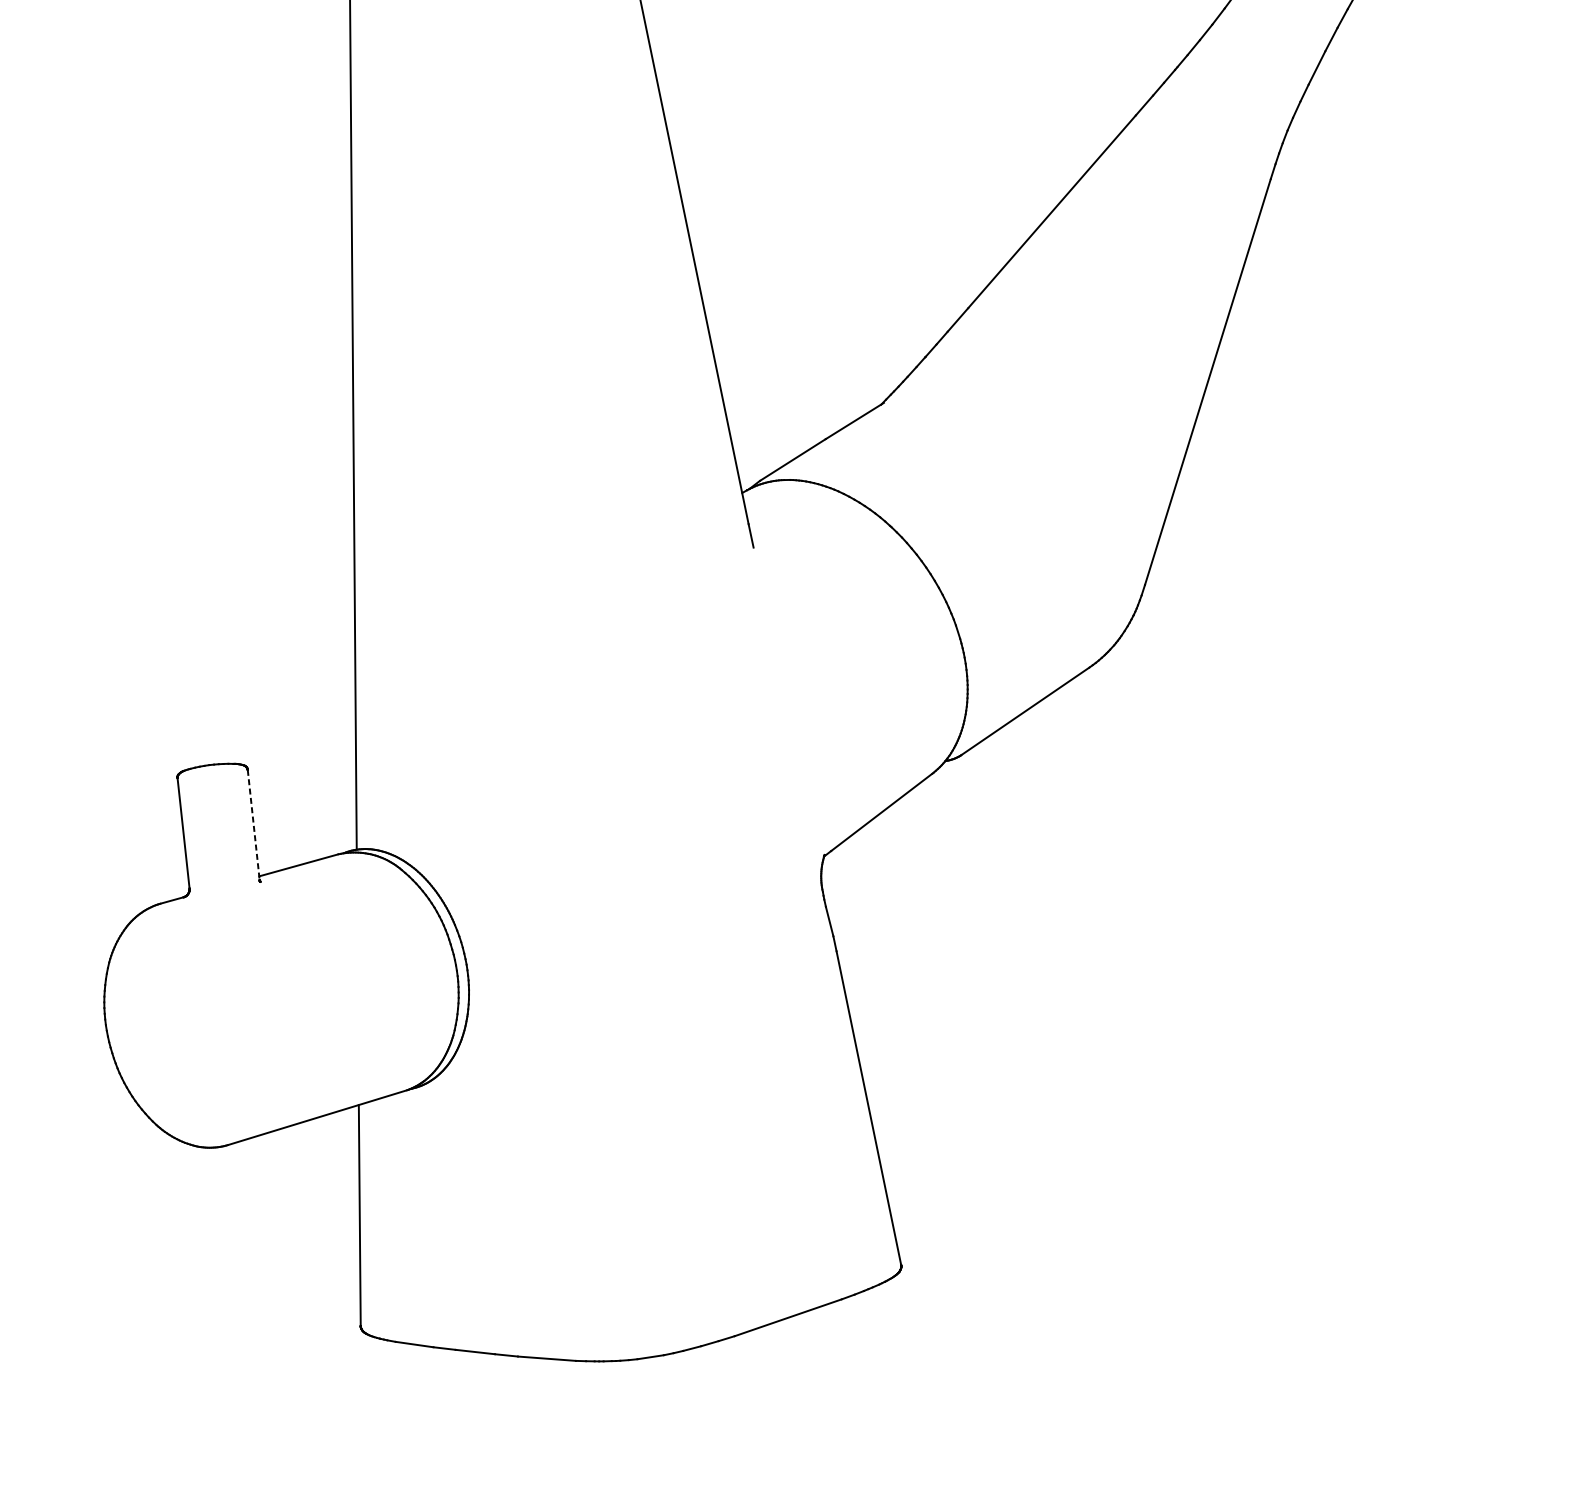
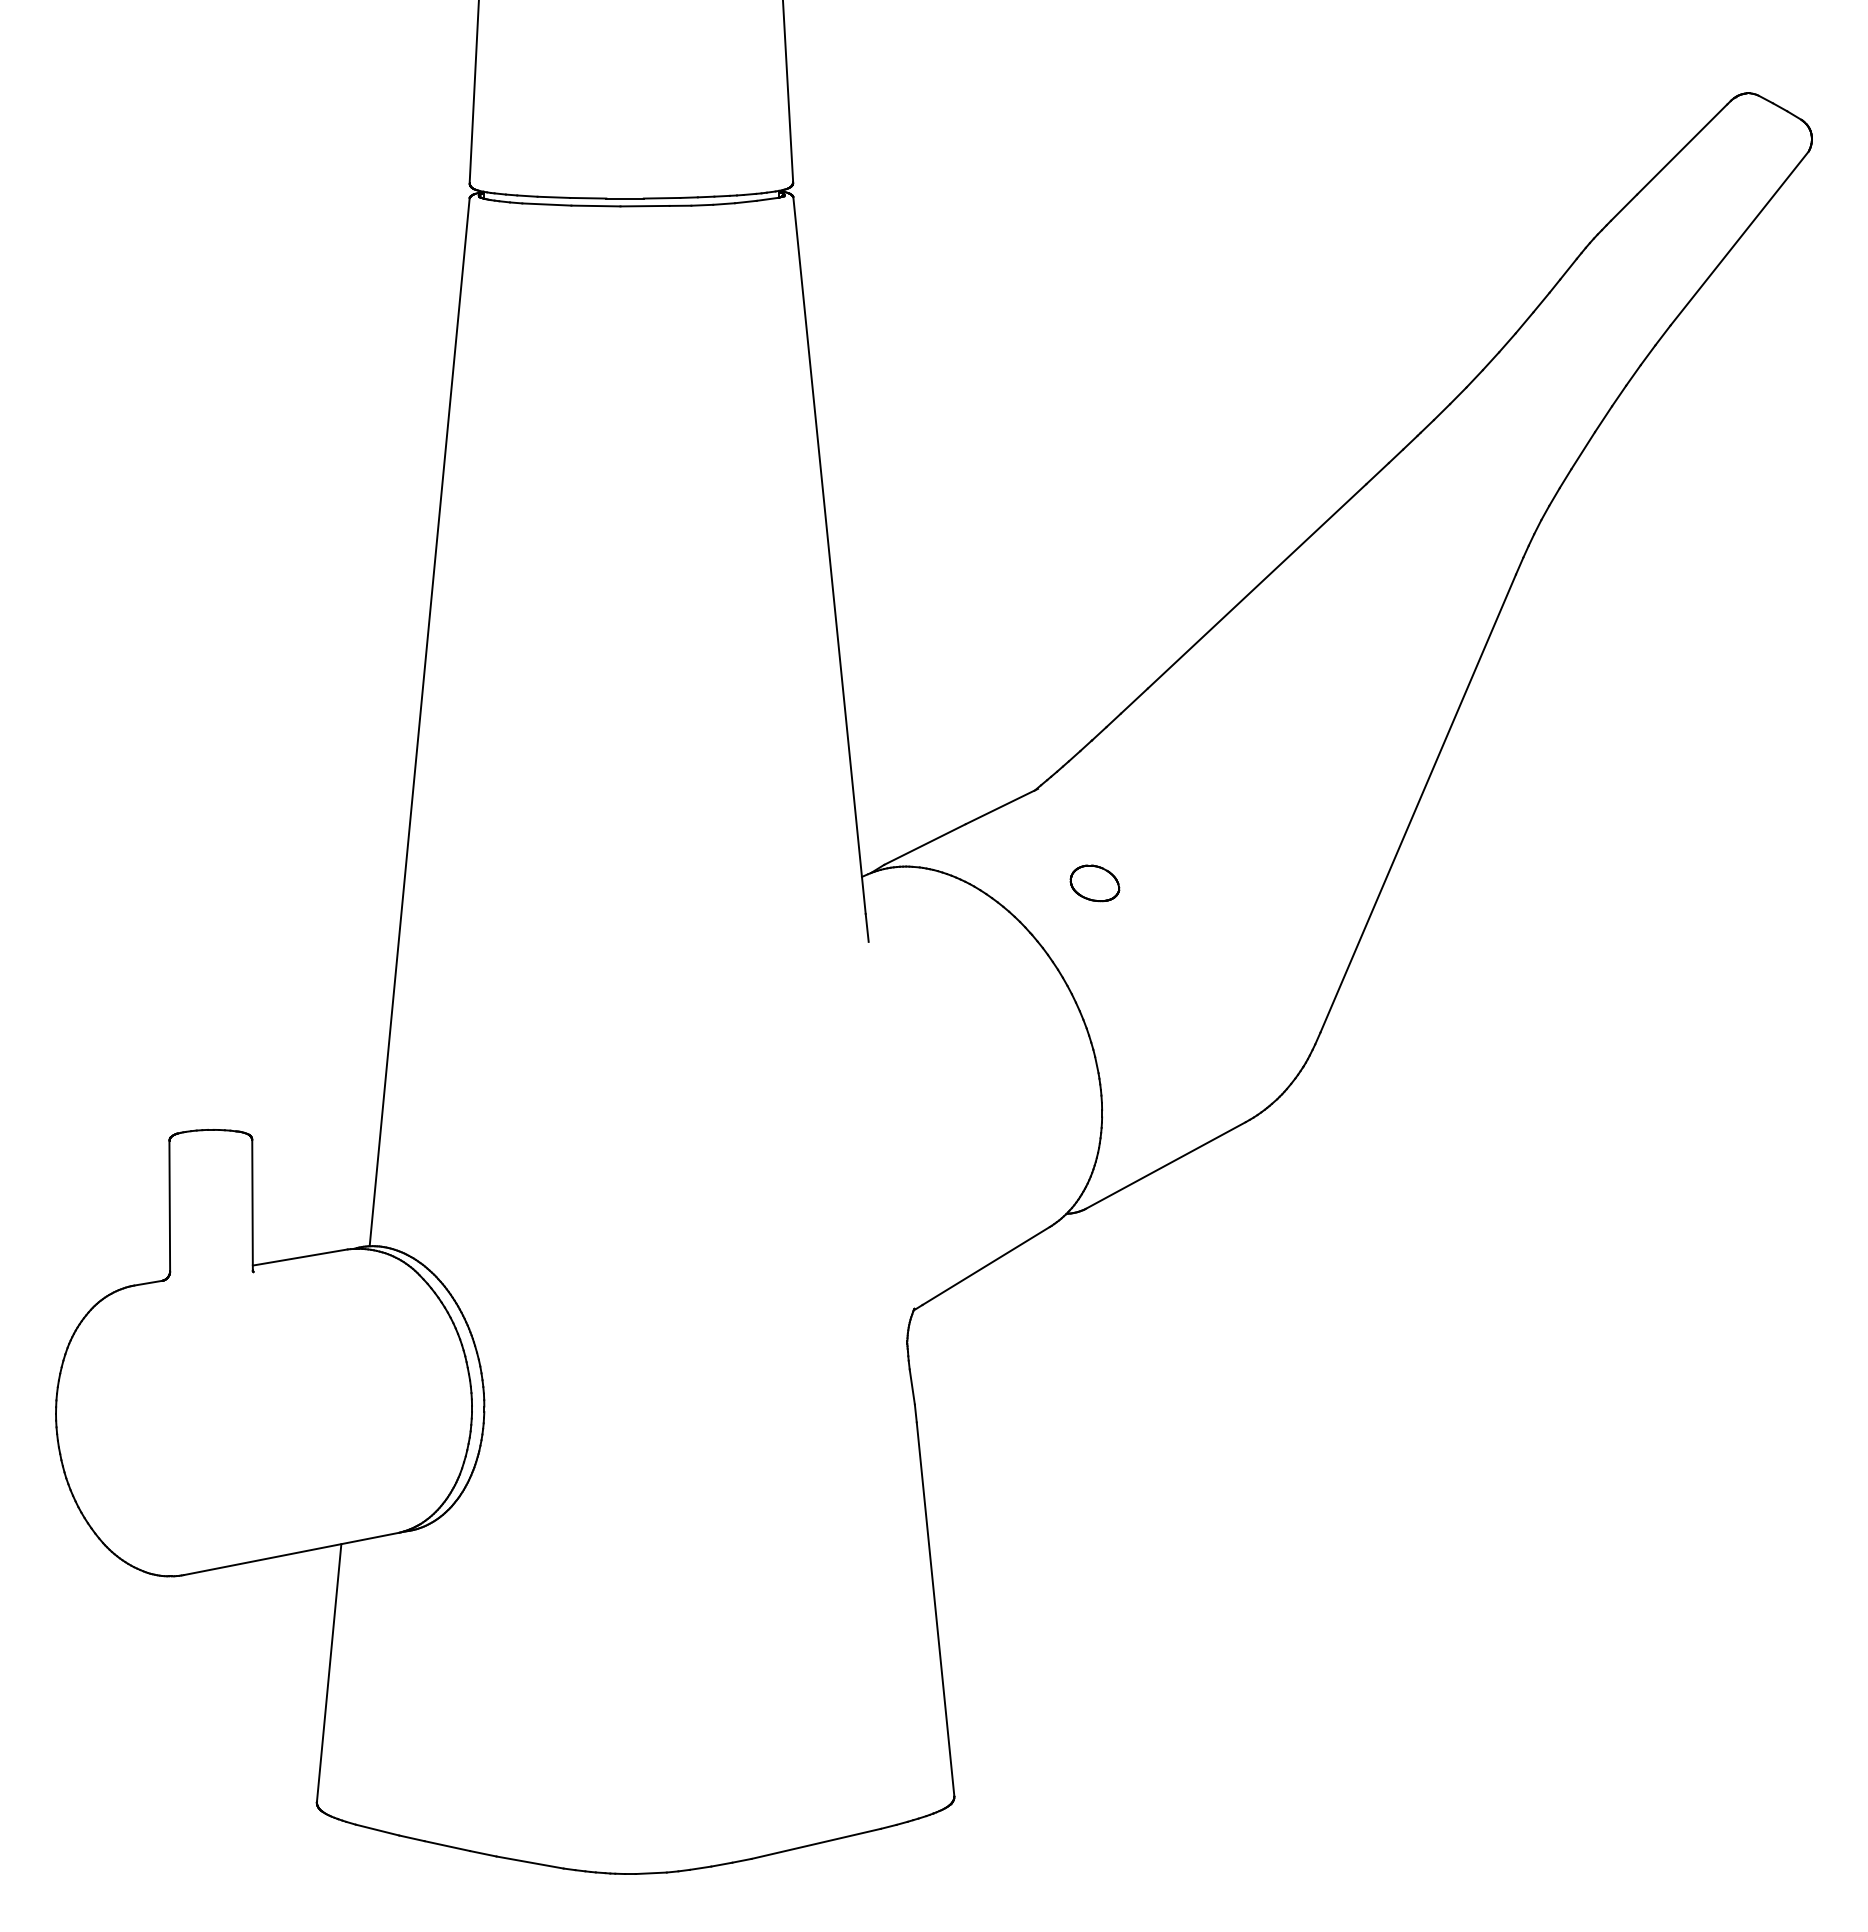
part: (940, 478) -> (1094, 883), added
line: (253, 825) -> (252, 1205), dashed -> solid

